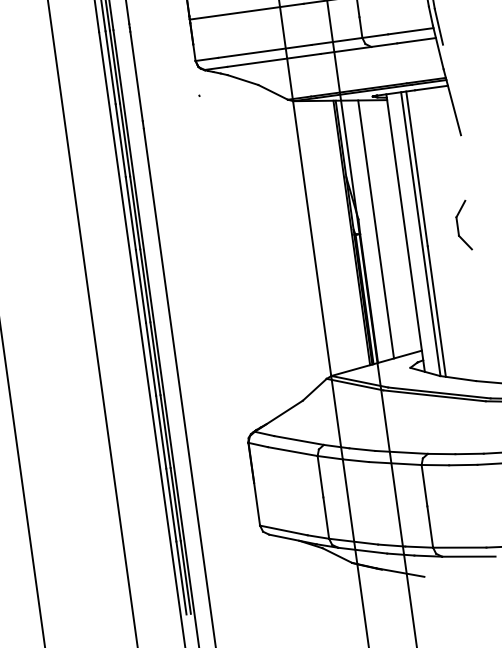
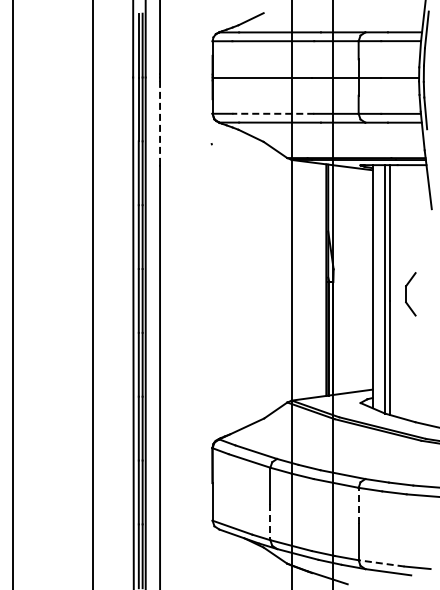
line: (265, 51) -> (273, 113), solid -> dashed
line: (137, 76) -> (160, 120), solid -> dashed
part: (462, 226) -> (410, 294), moved
line: (376, 230) -> (347, 280), removed
line: (424, 485) -> (358, 505), solid -> dashed
line: (326, 518) -> (270, 522), solid -> dashed
line: (459, 547) -> (381, 563), solid -> dashed

